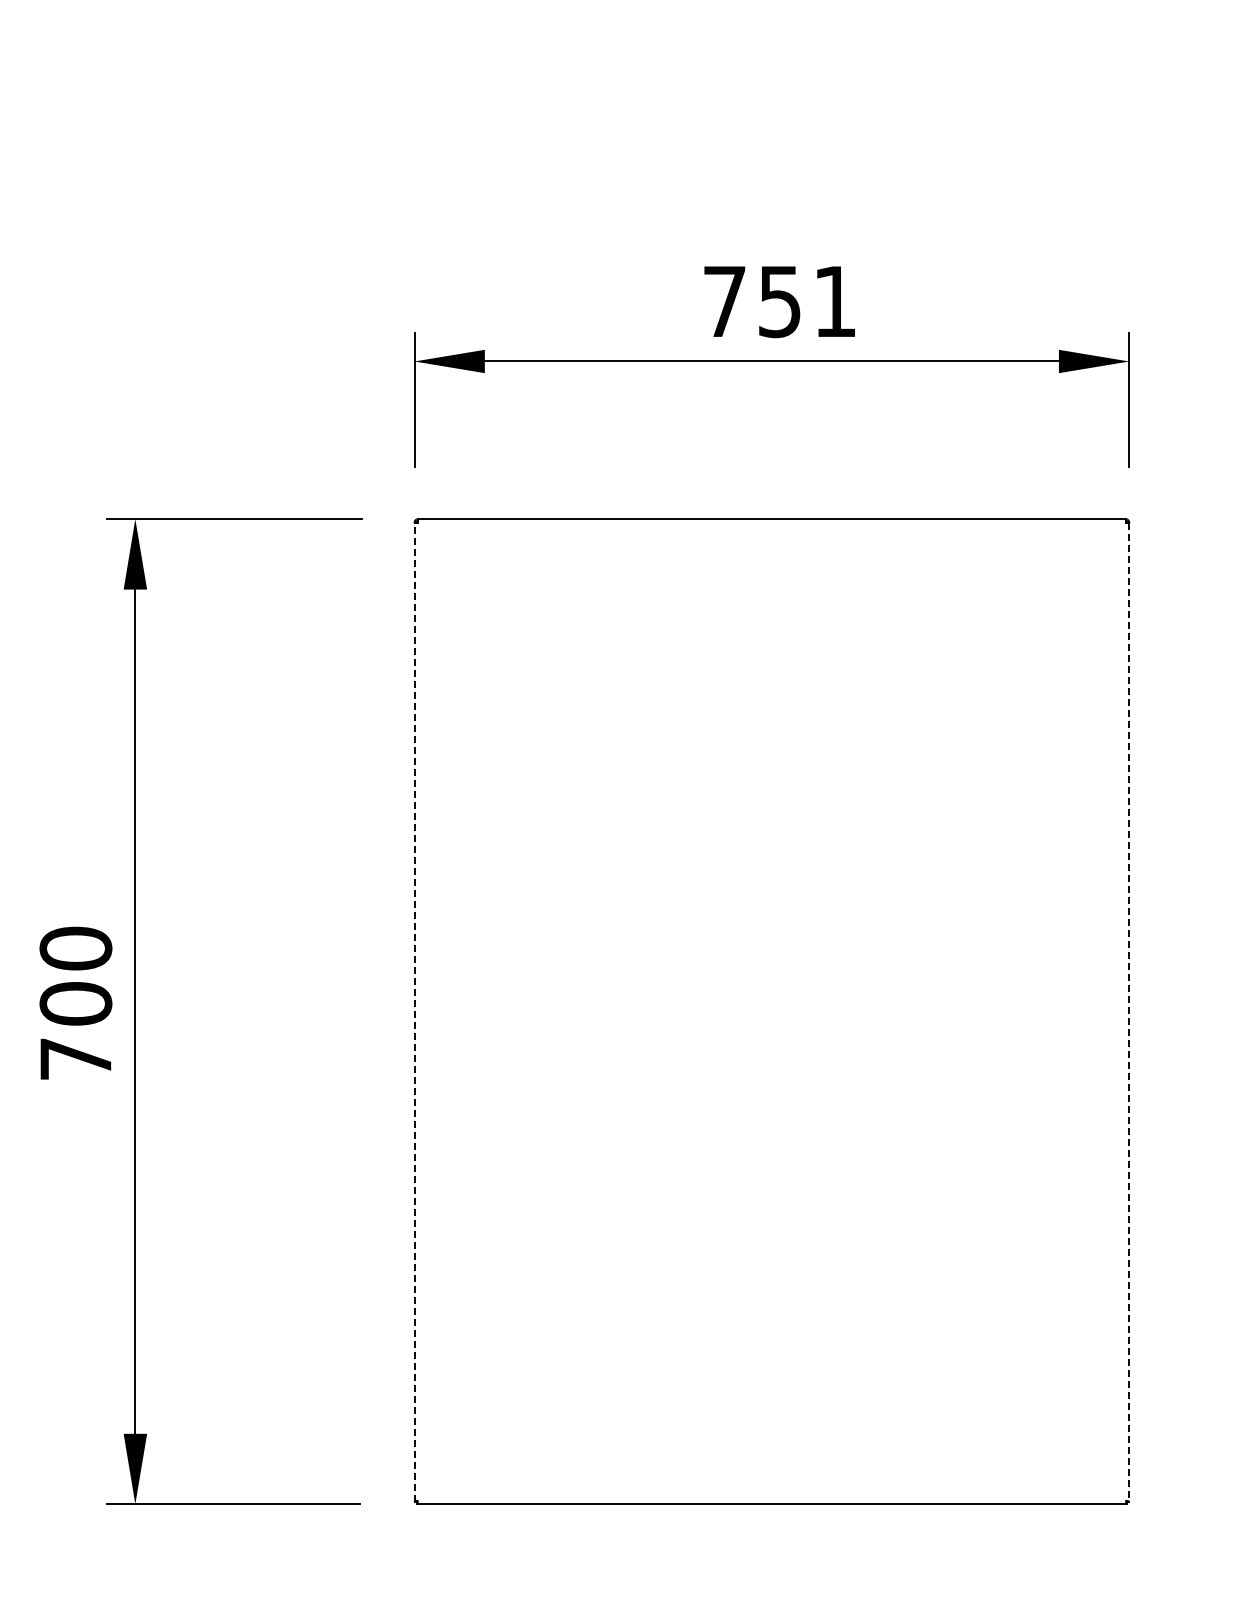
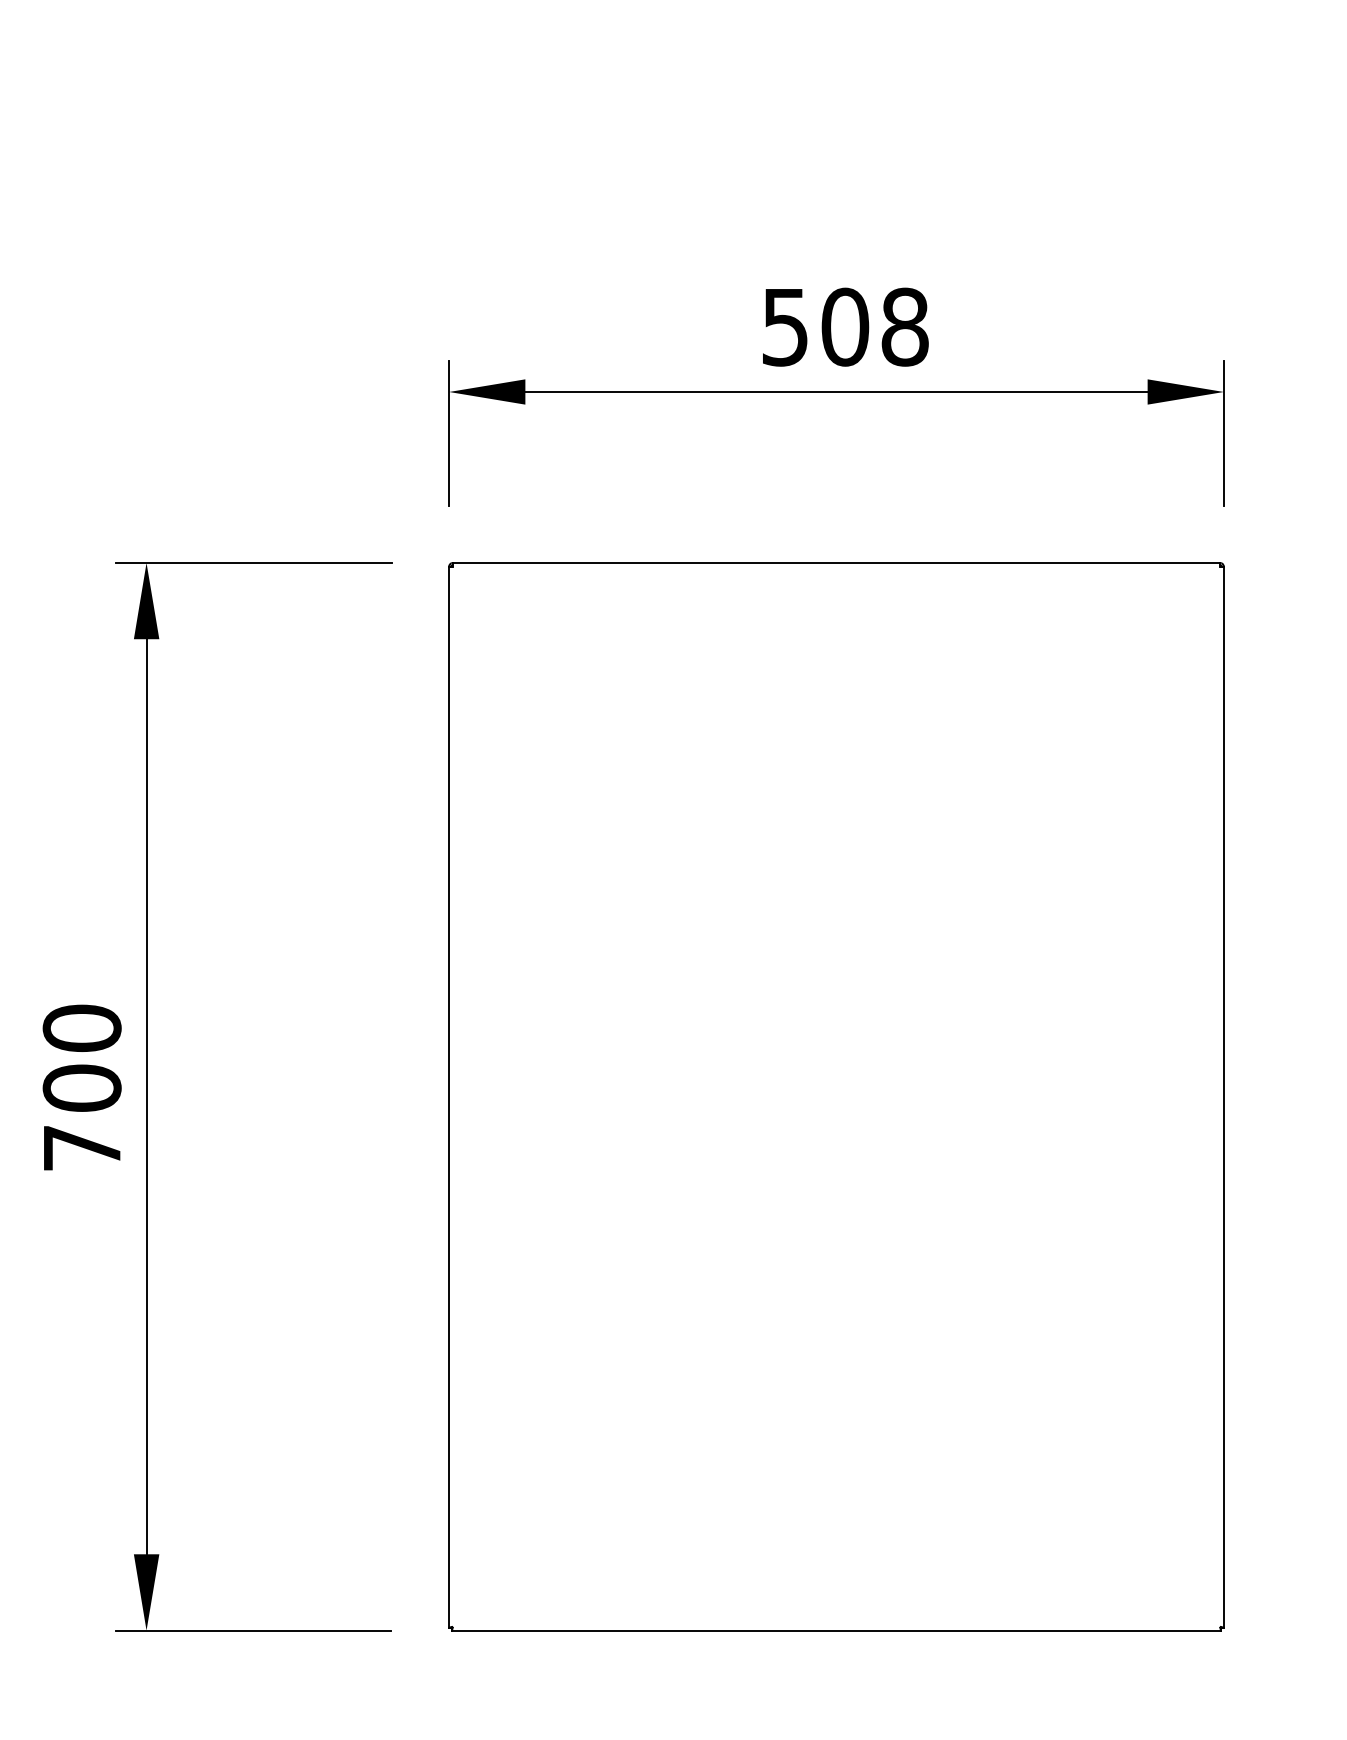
text: (780, 301) -> (845, 326), 751 -> 508
line: (414, 1011) -> (449, 1096), dashed -> solid
line: (1129, 1012) -> (1224, 1097), dashed -> solid

